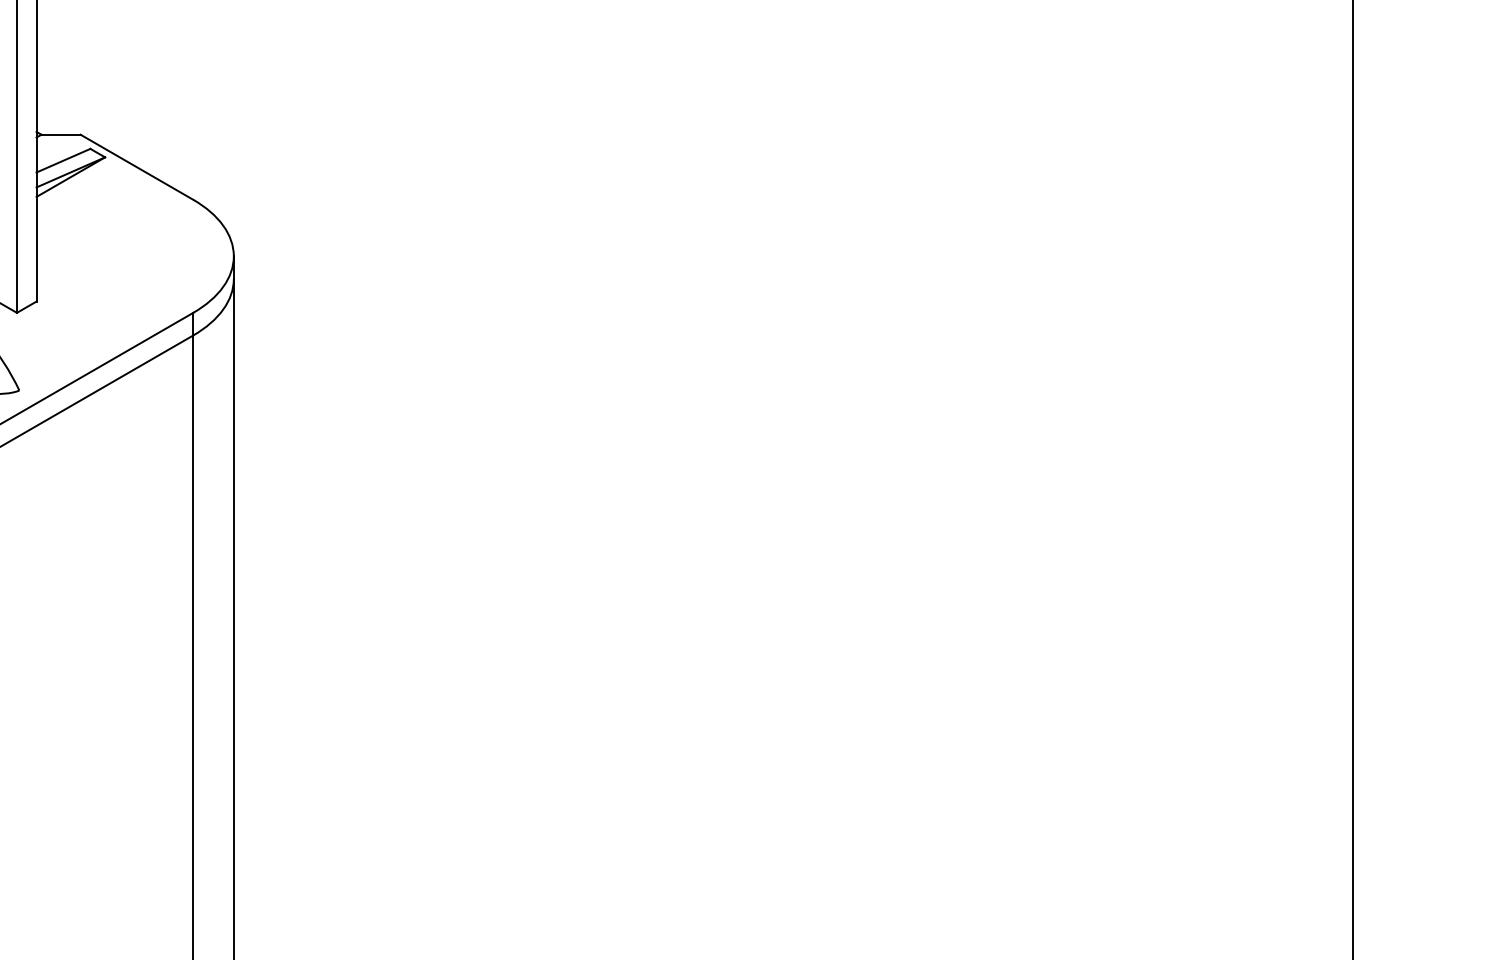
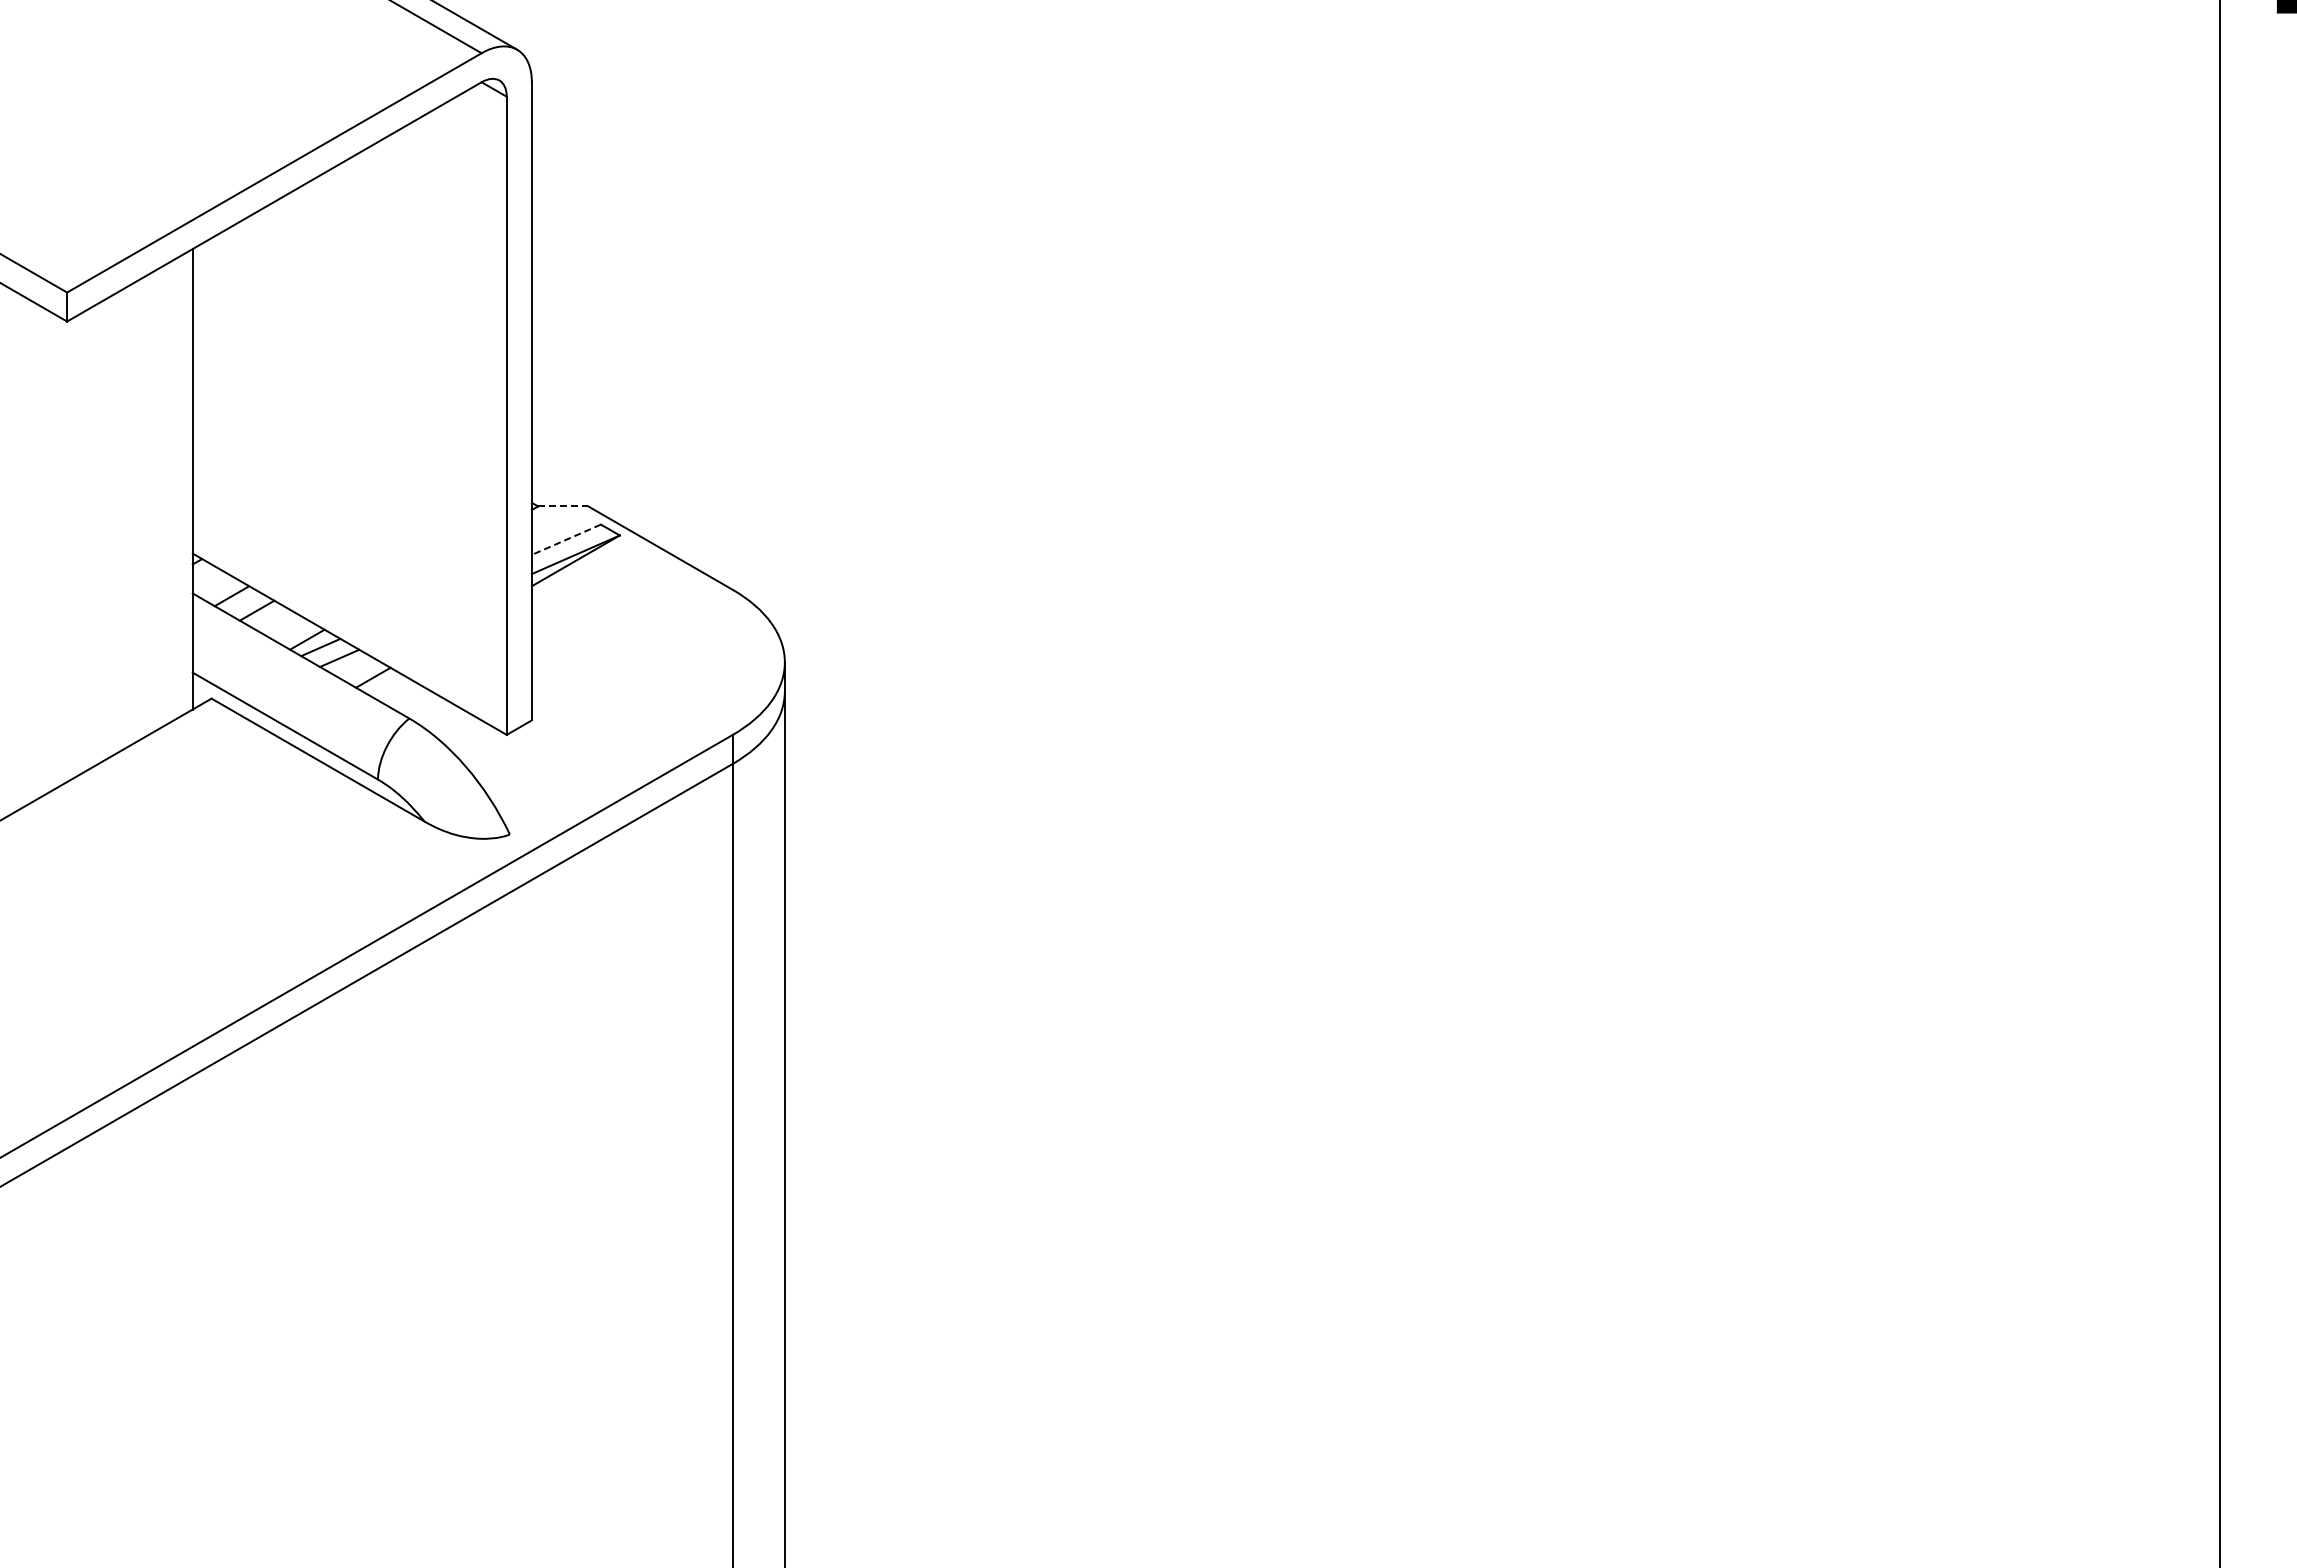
line: (61, 134) -> (563, 506), solid -> dashed
line: (63, 160) -> (566, 539), solid -> dashed

